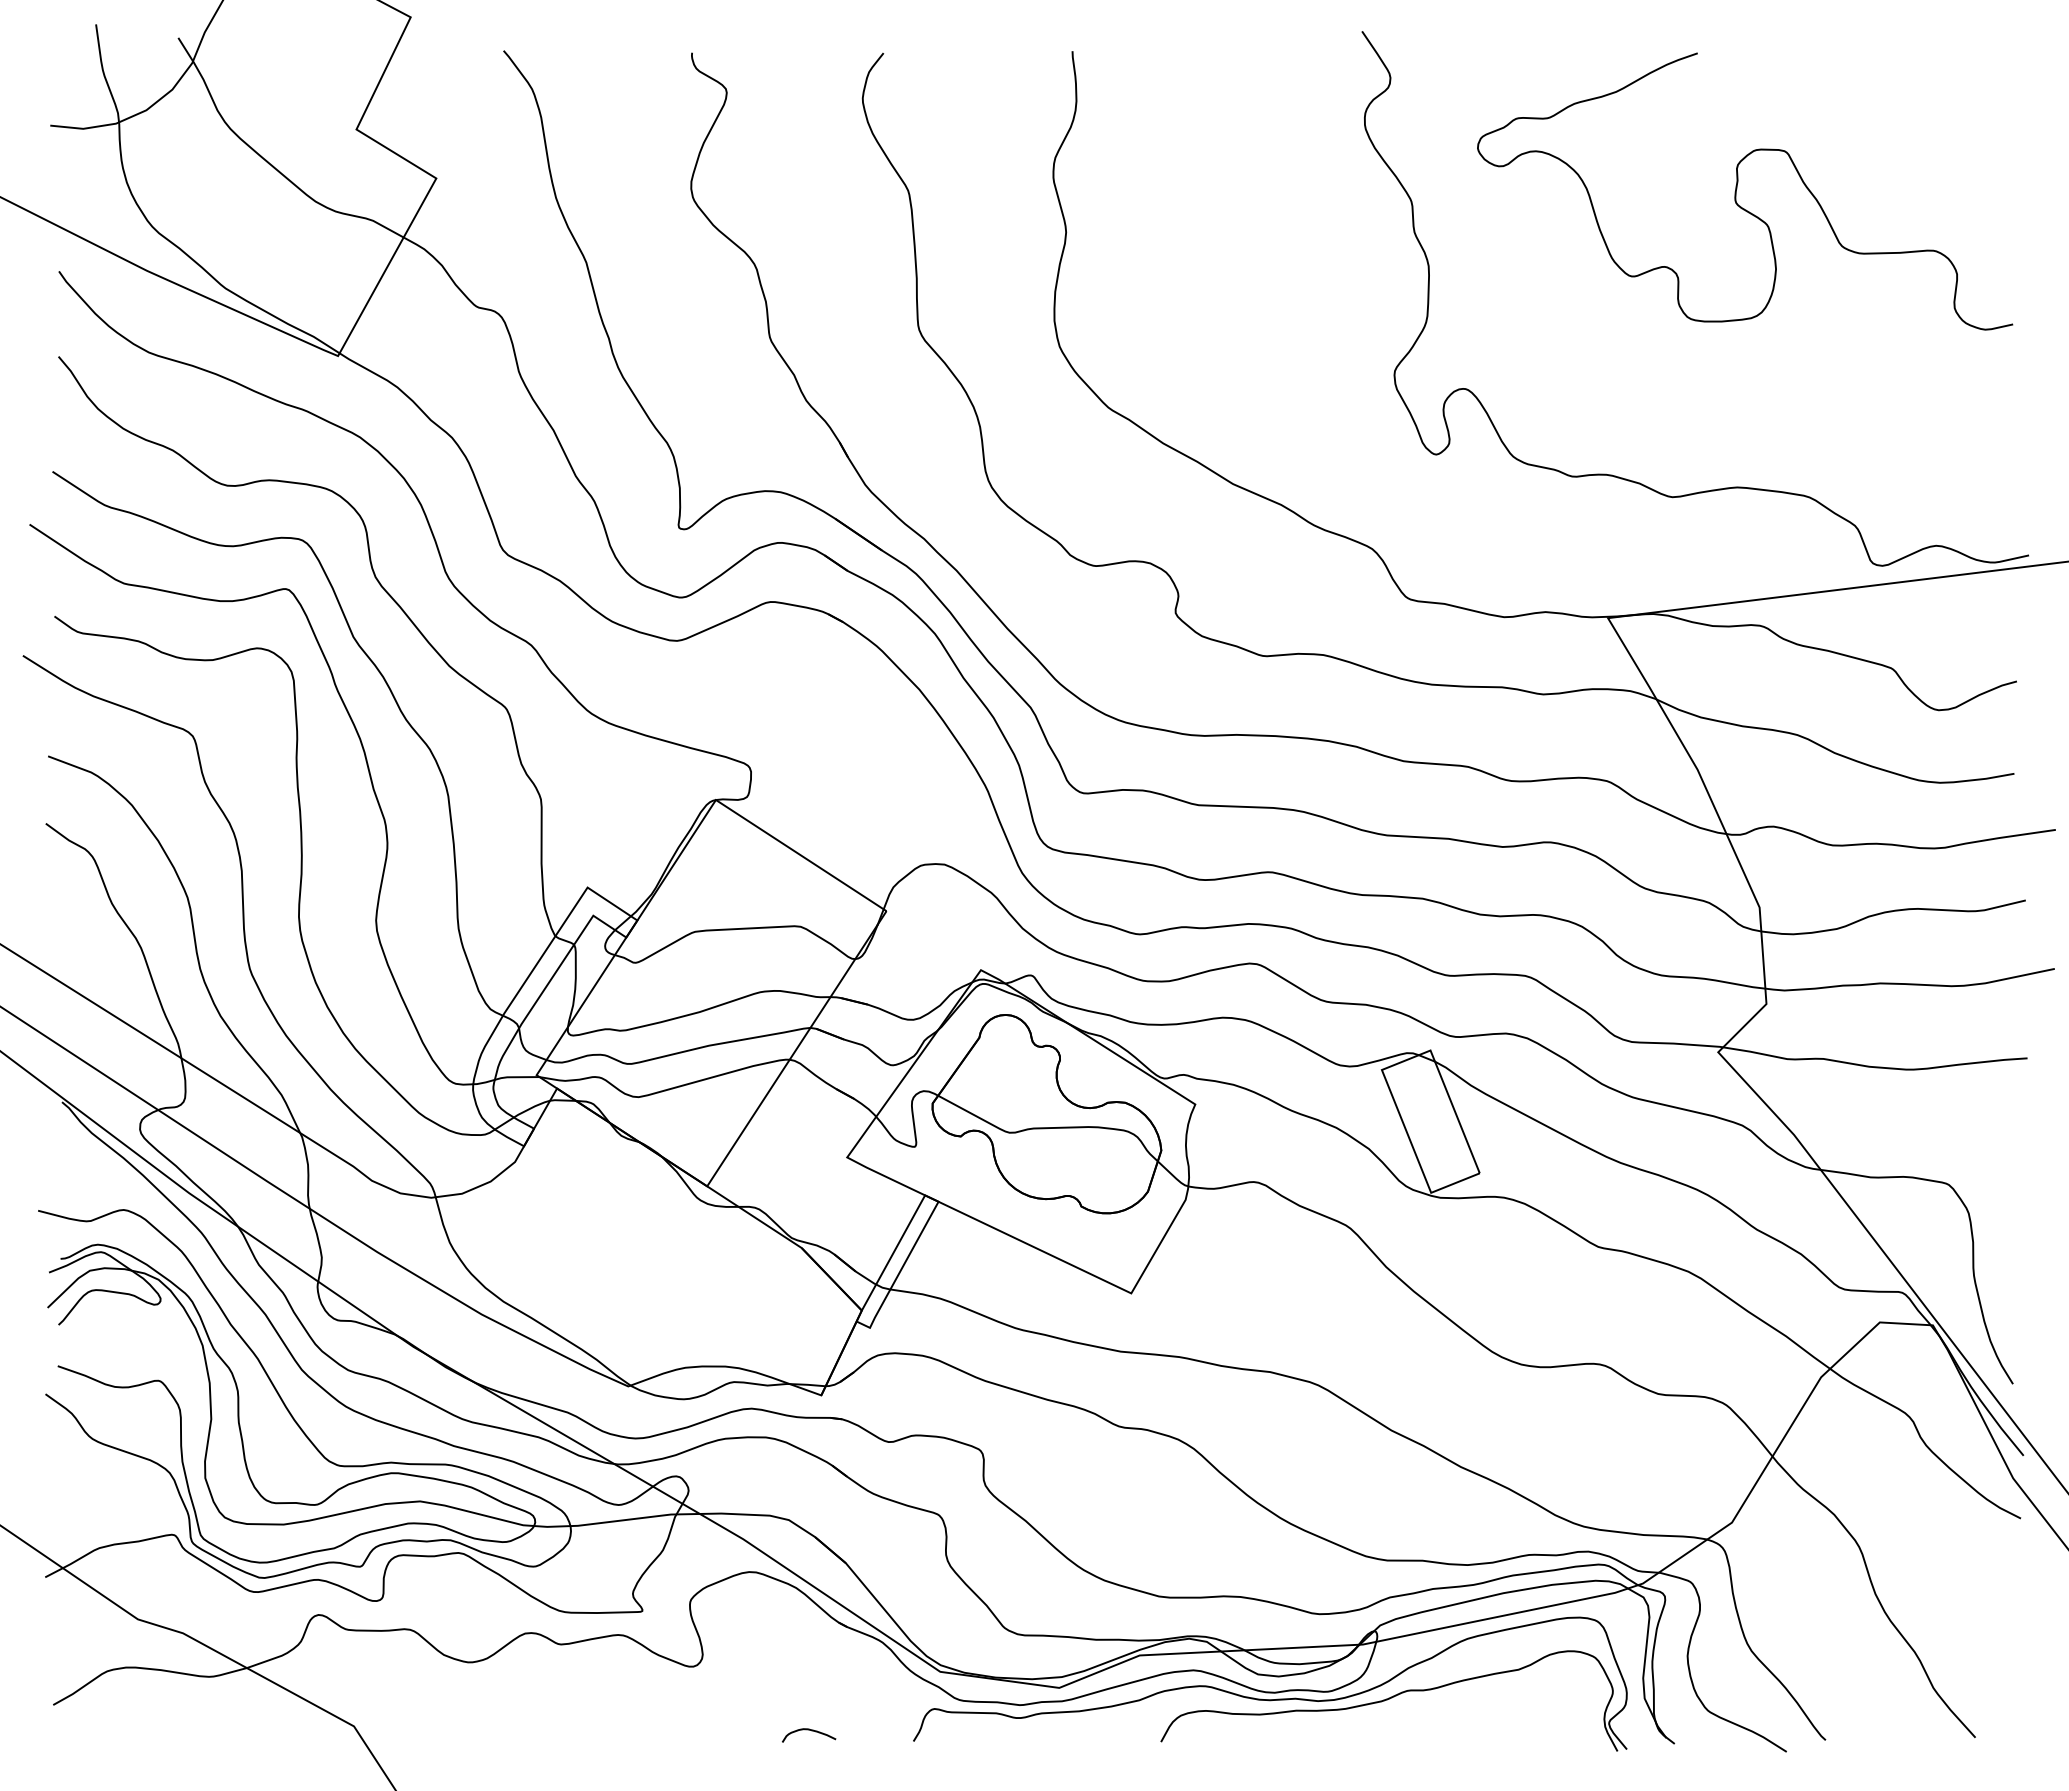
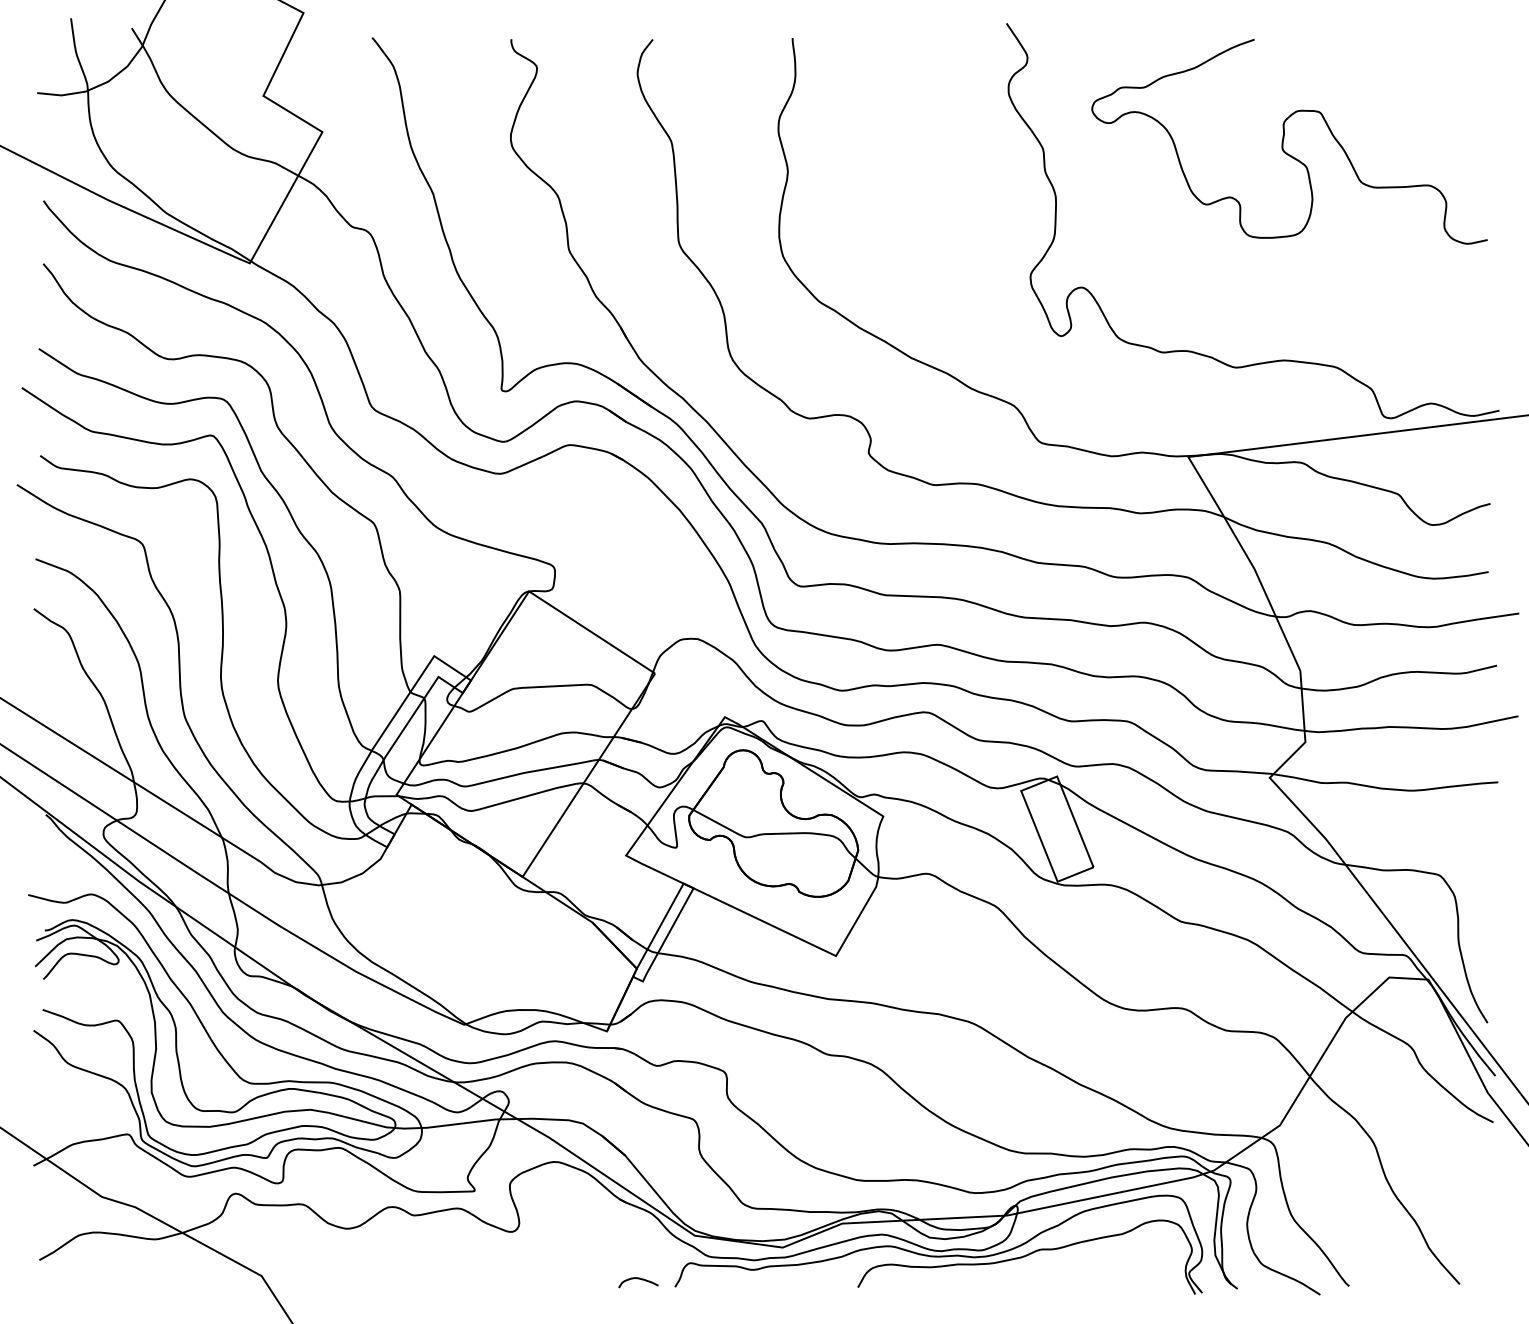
curve: (811, 1731) -> (640, 1279), moved

